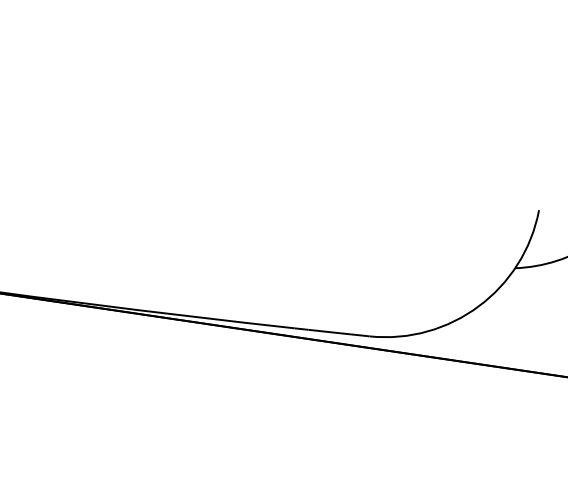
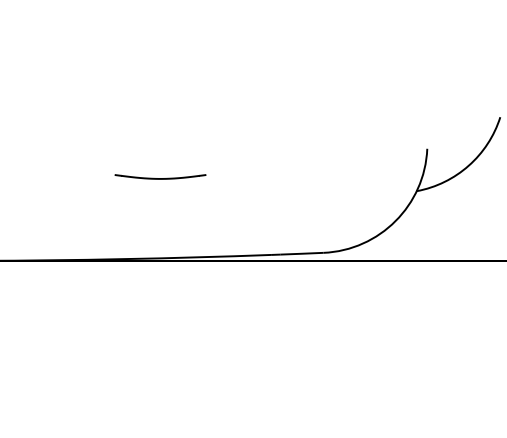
part: (153, 193) -> (160, 176), added

